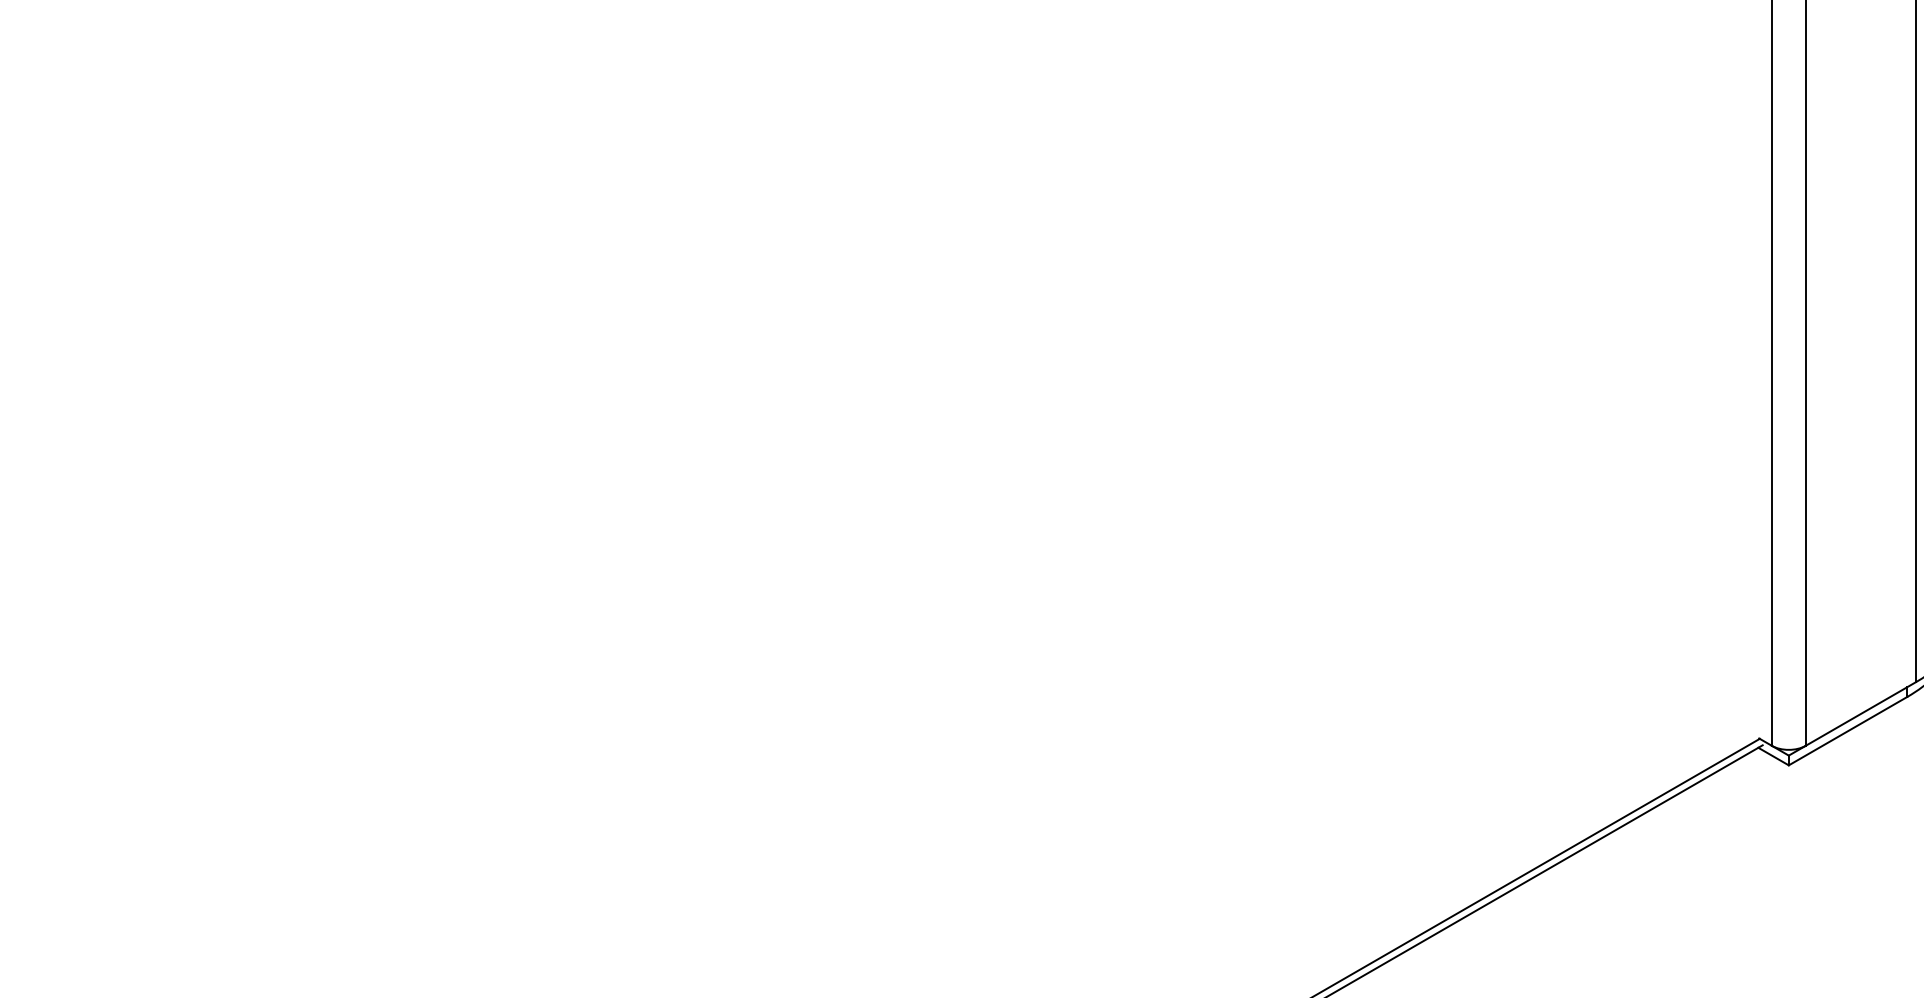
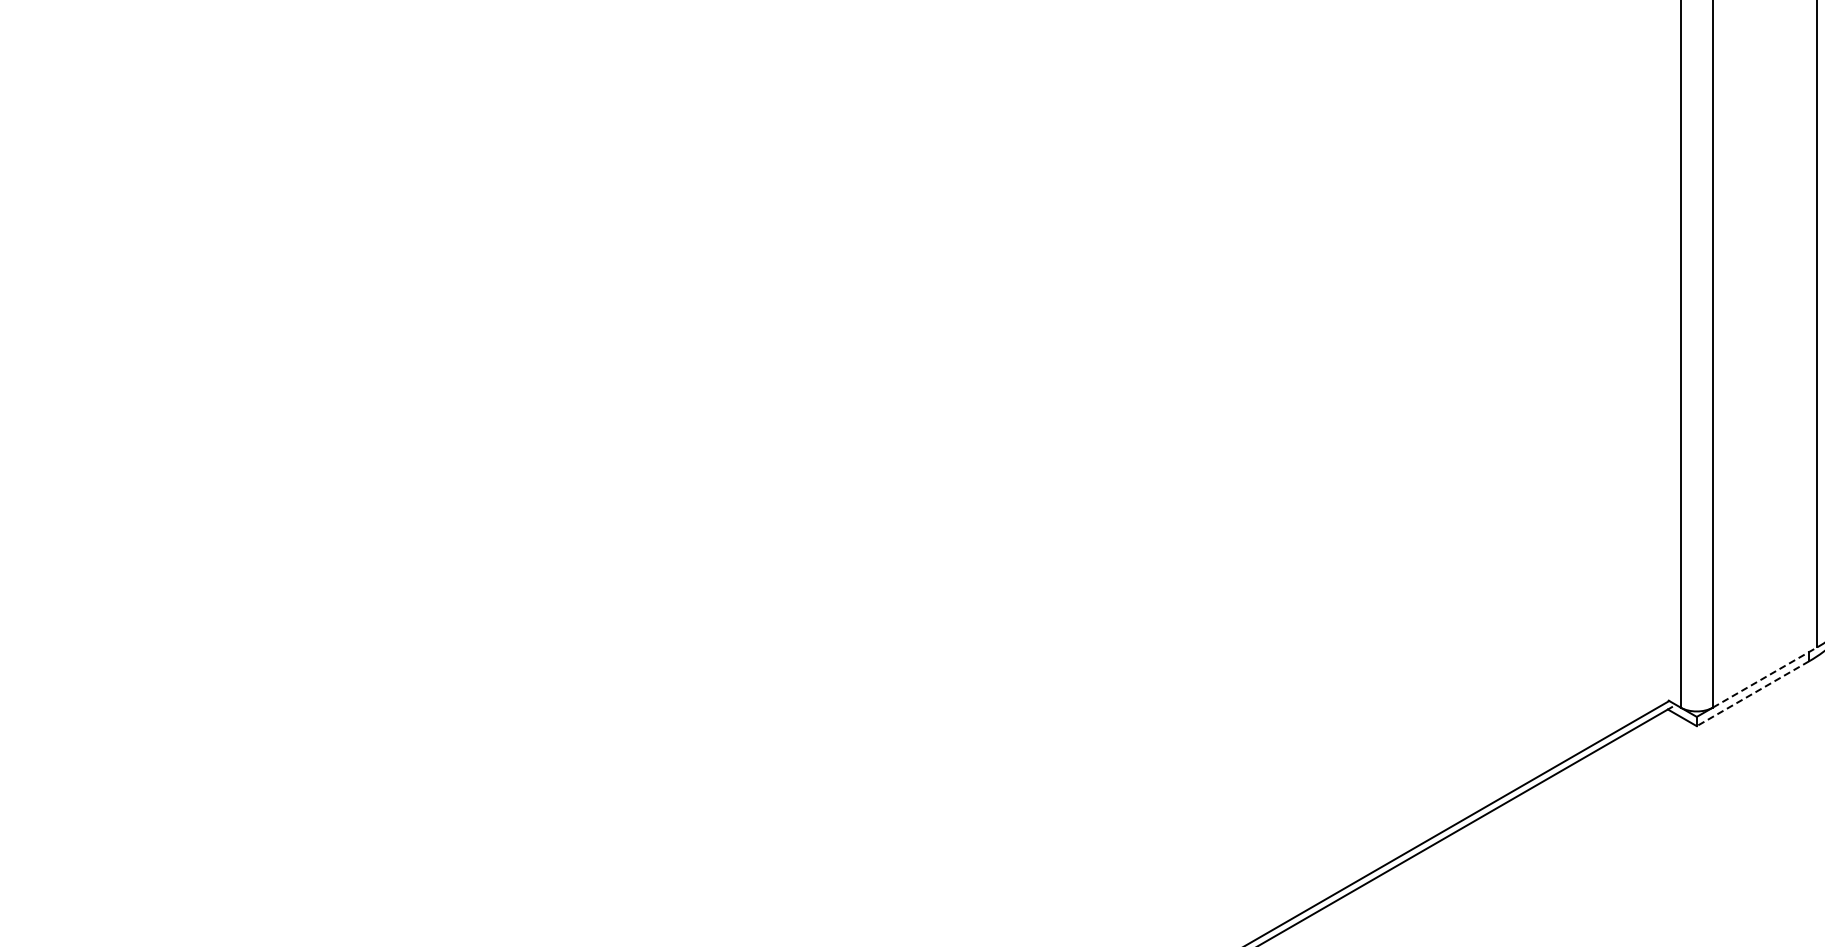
line: (1861, 714) -> (1765, 677), solid -> dashed
line: (1848, 730) -> (1753, 693), solid -> dashed

